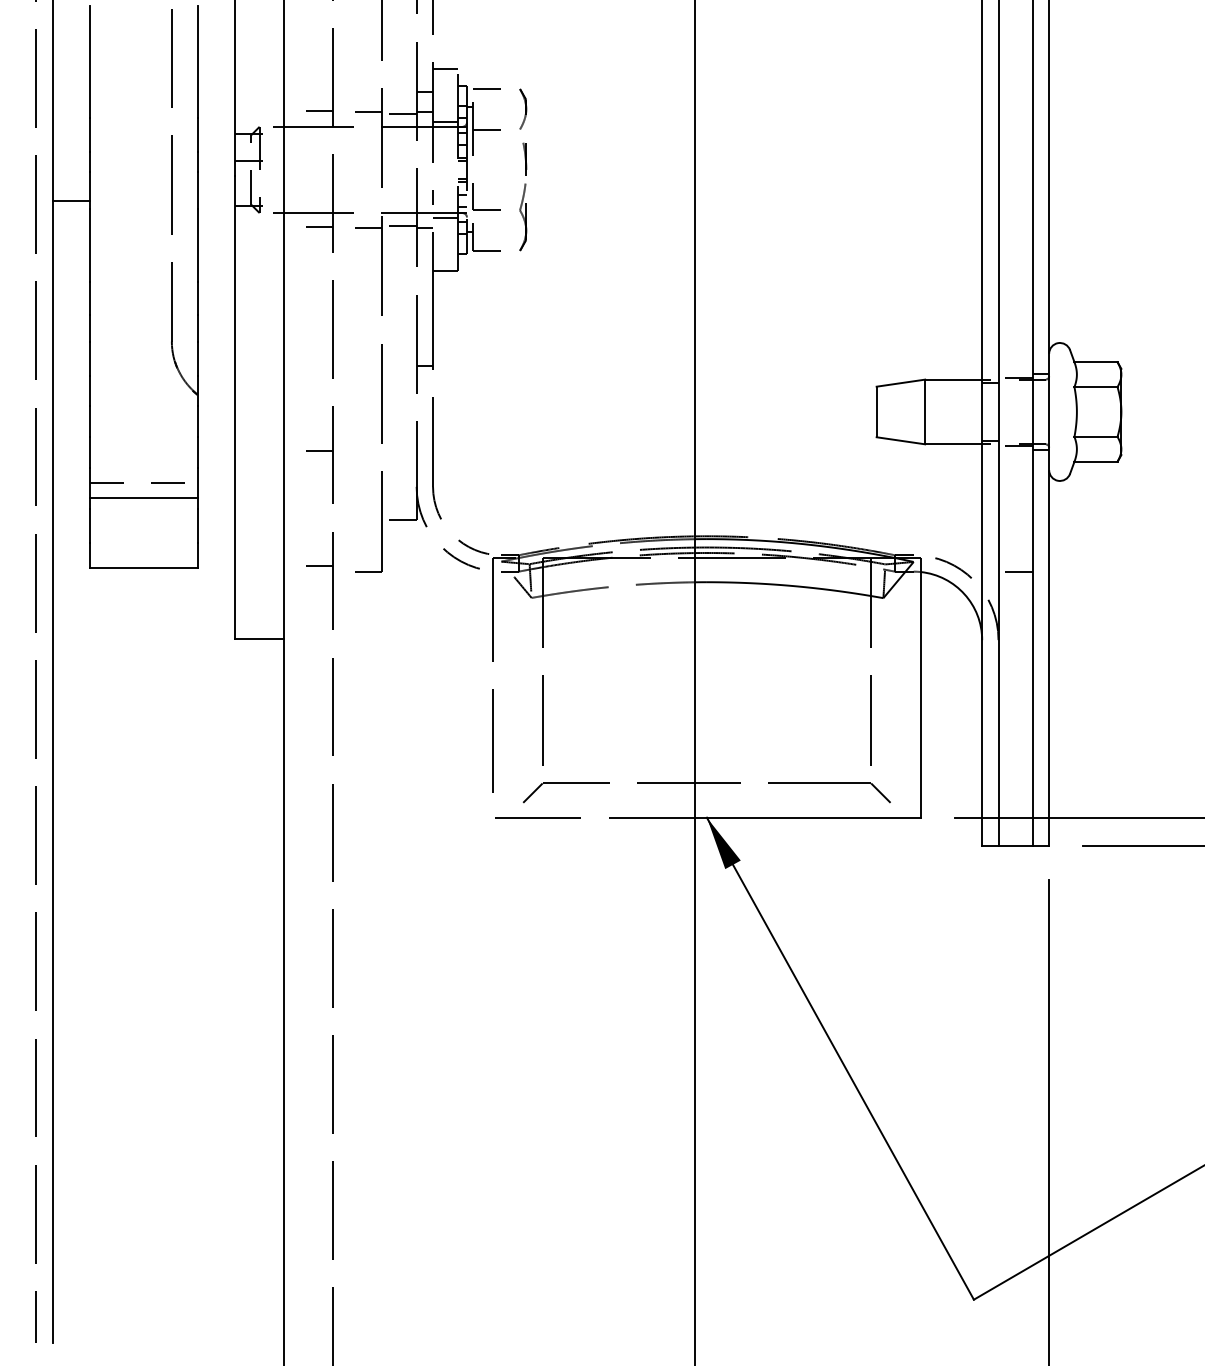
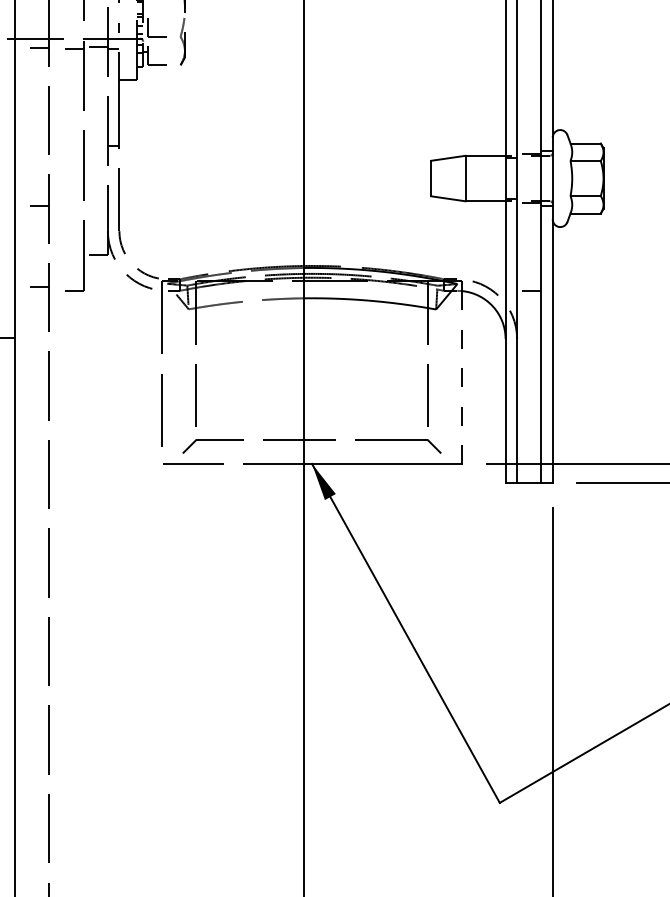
line: (445, 217) -> (128, 41), removed
line: (920, 694) -> (462, 377), solid -> dashed

